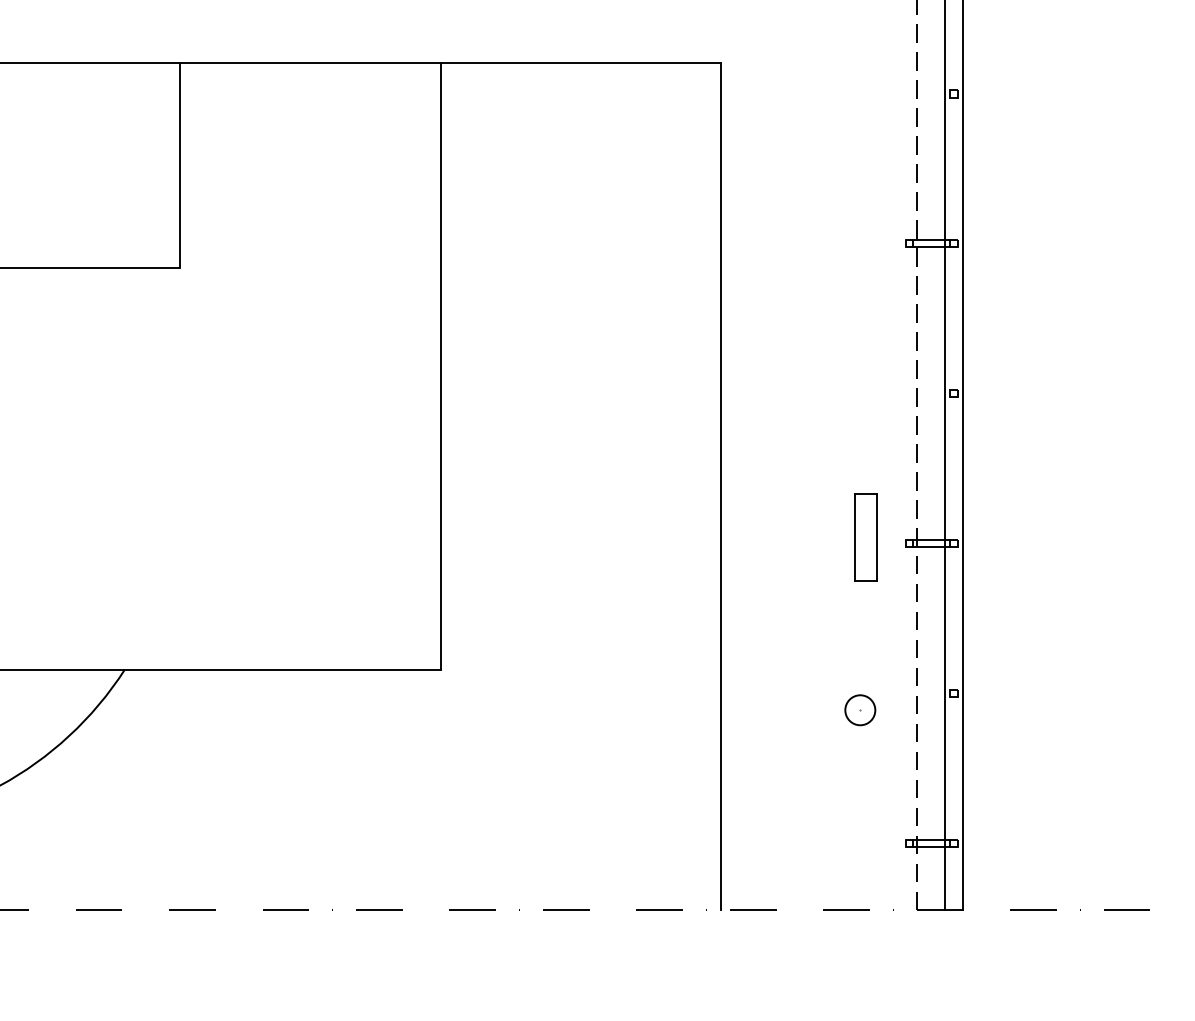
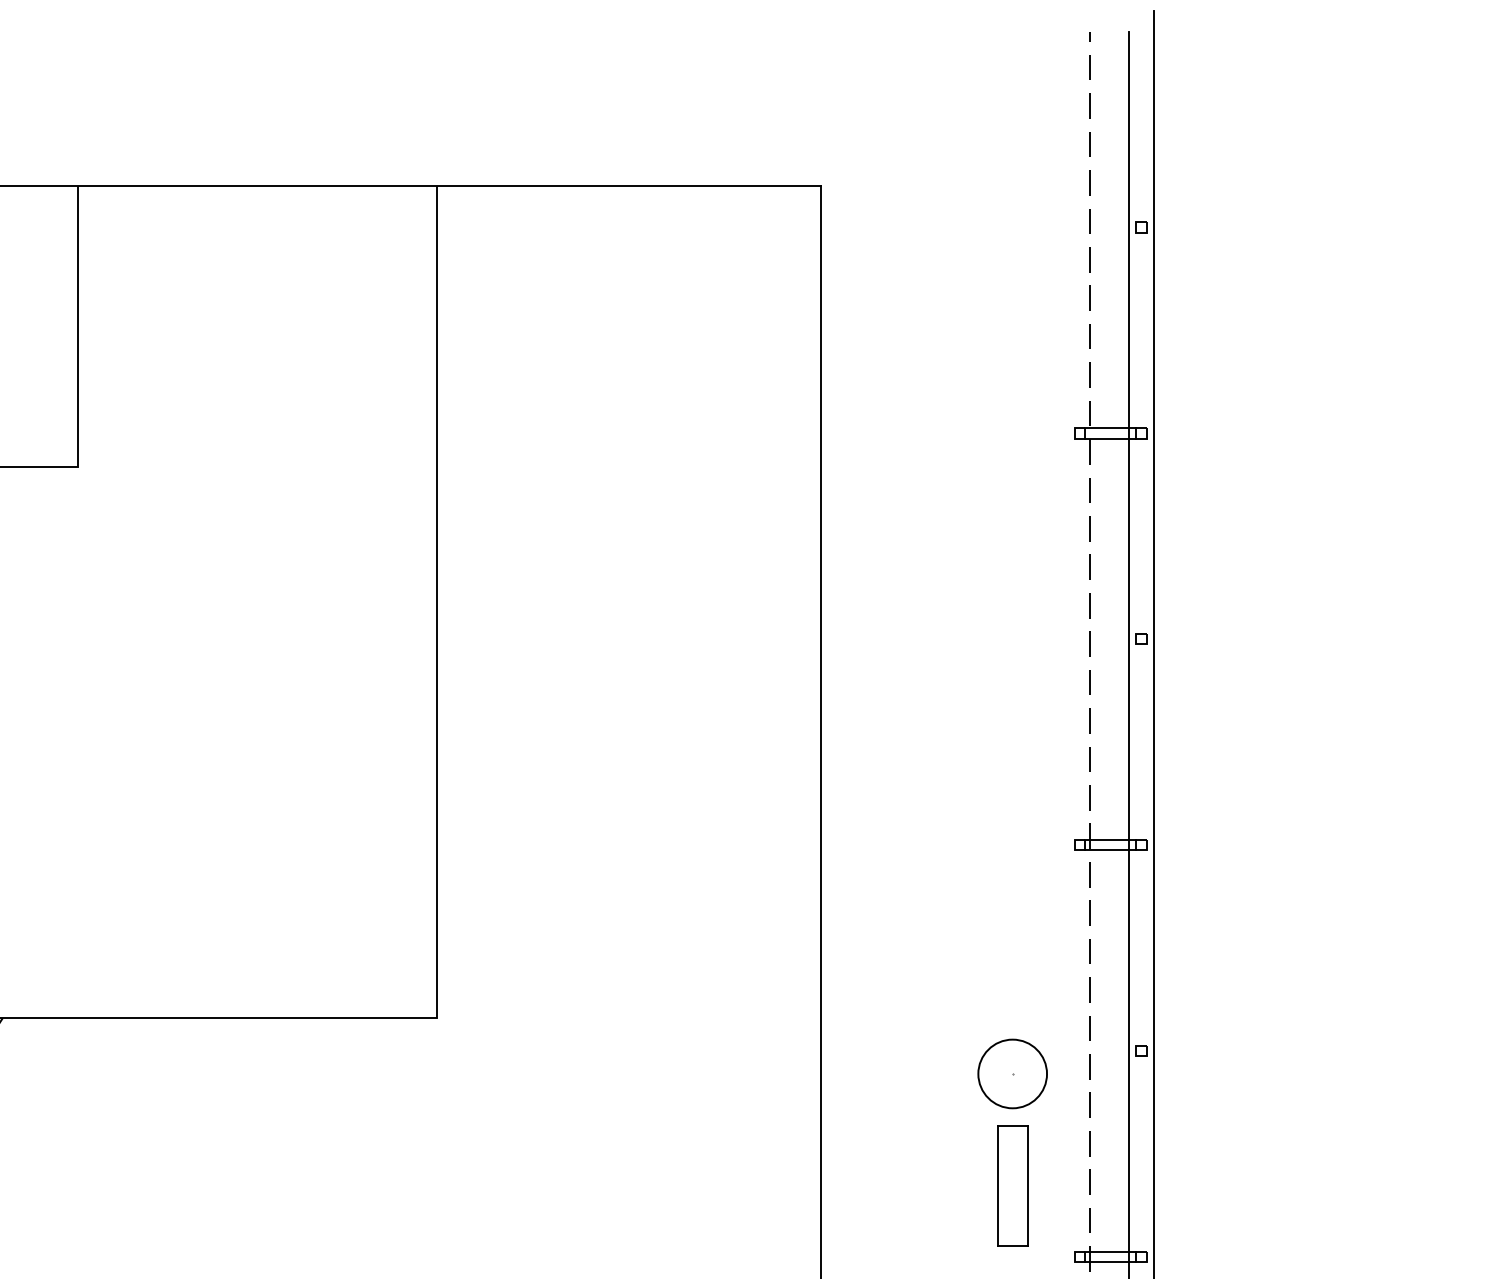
part: (865, 537) -> (1011, 1185), moved
circle: (860, 710) -> (1012, 1074), size x1.67

